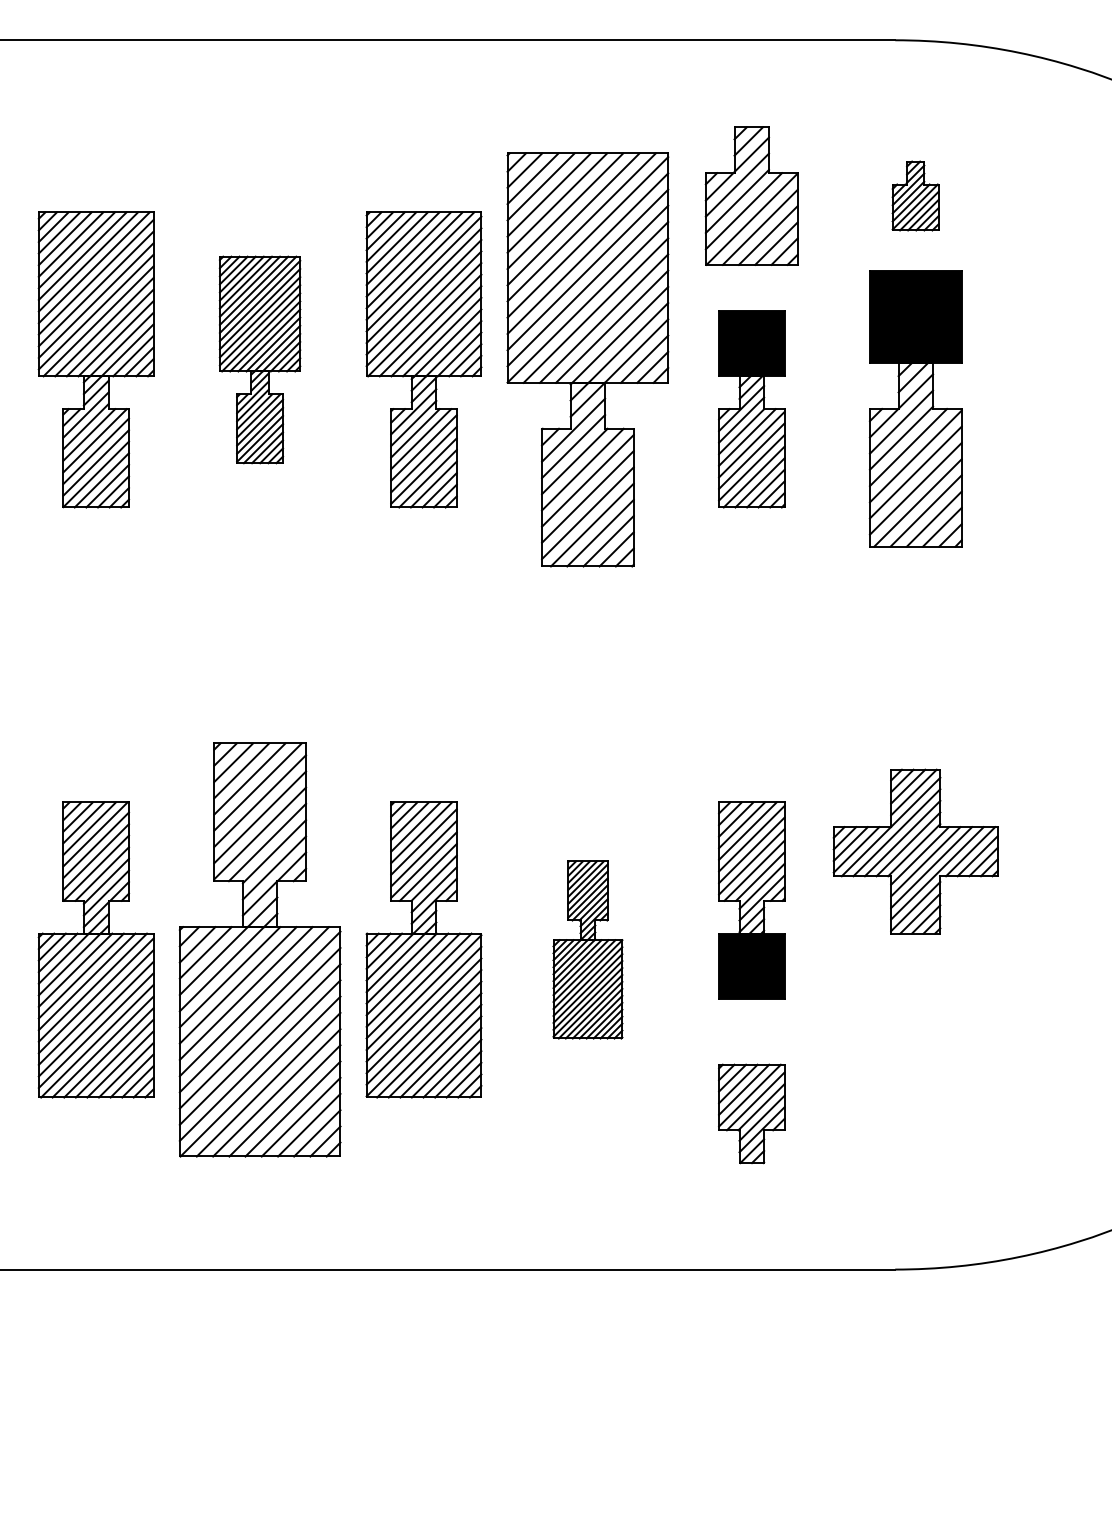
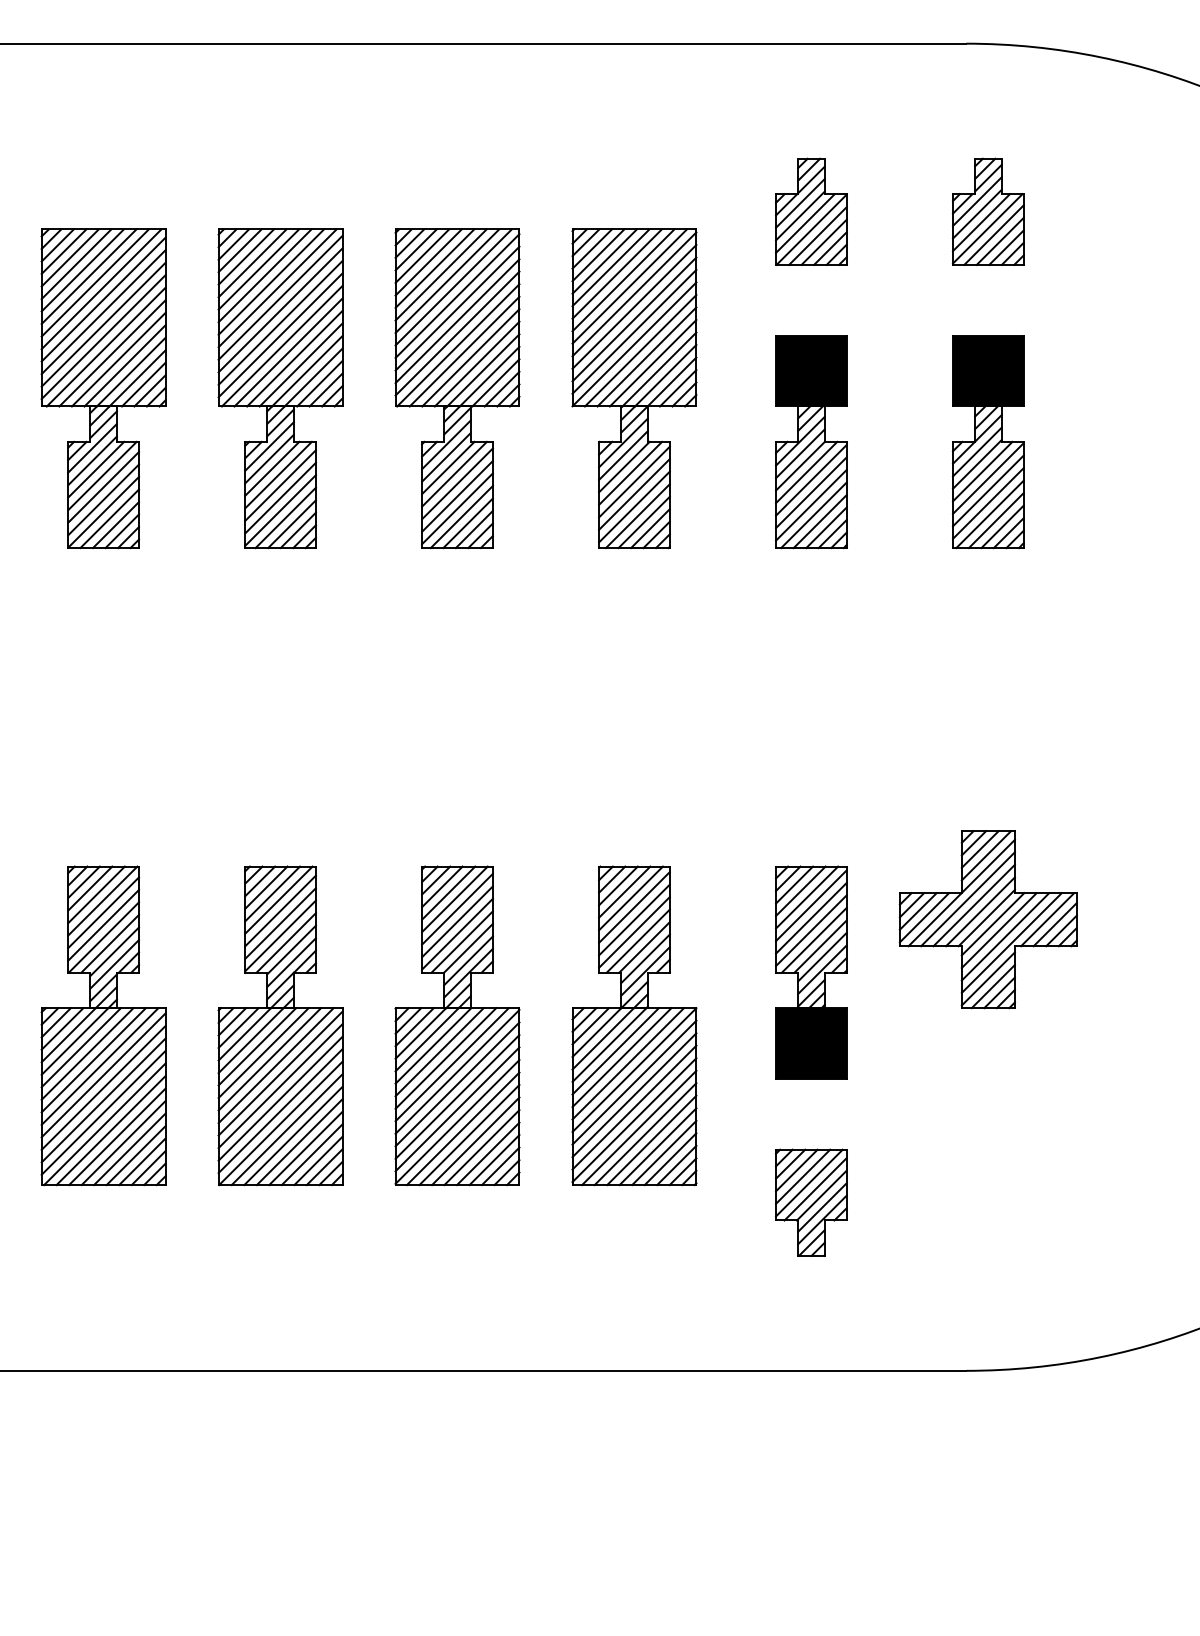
part: (751, 195) -> (811, 211), size x0.71
part: (915, 195) -> (988, 211), size x1.43
part: (259, 359) -> (279, 388), size x1.43
part: (587, 359) -> (634, 388), size x0.71
part: (915, 409) -> (988, 442), size x0.71
part: (259, 949) -> (279, 1025), size x0.71
part: (587, 949) -> (634, 1025), size x1.67

